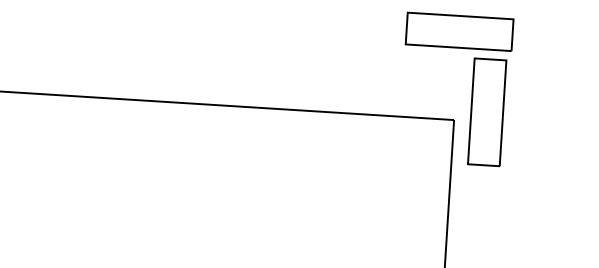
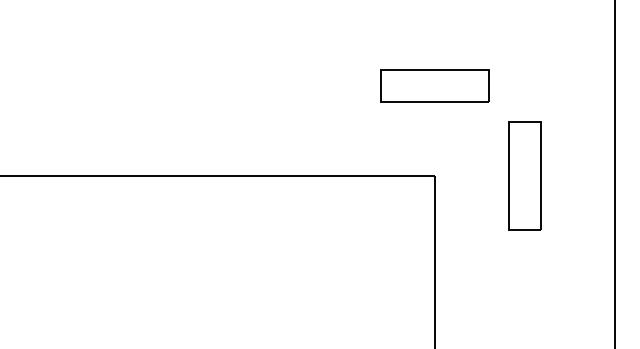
part: (486, 111) -> (524, 175), moved

